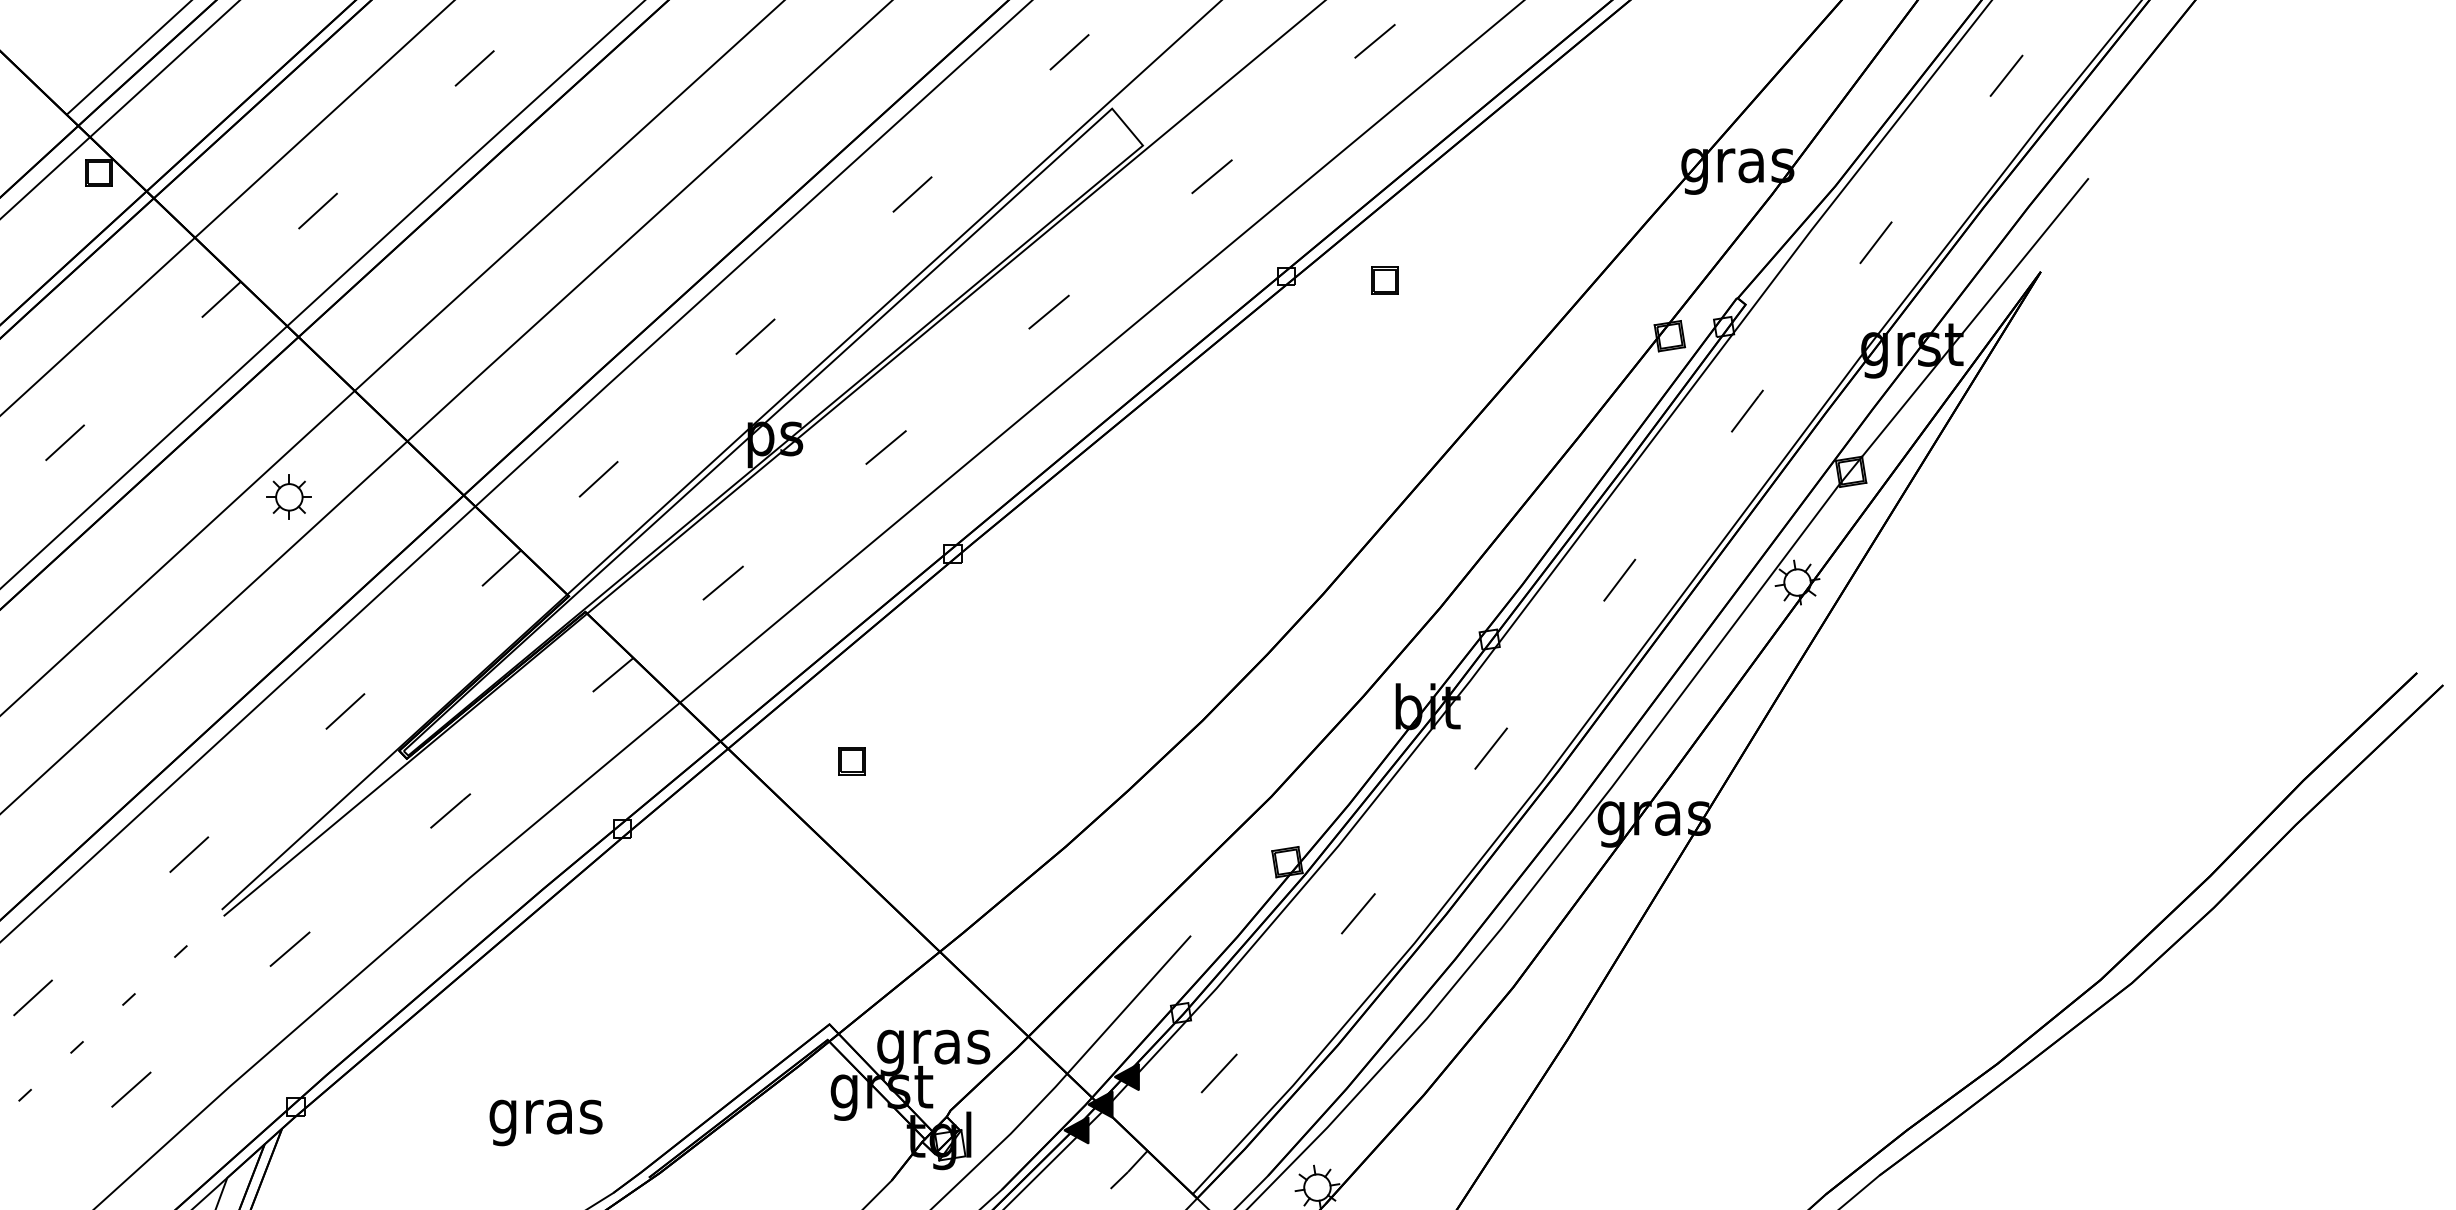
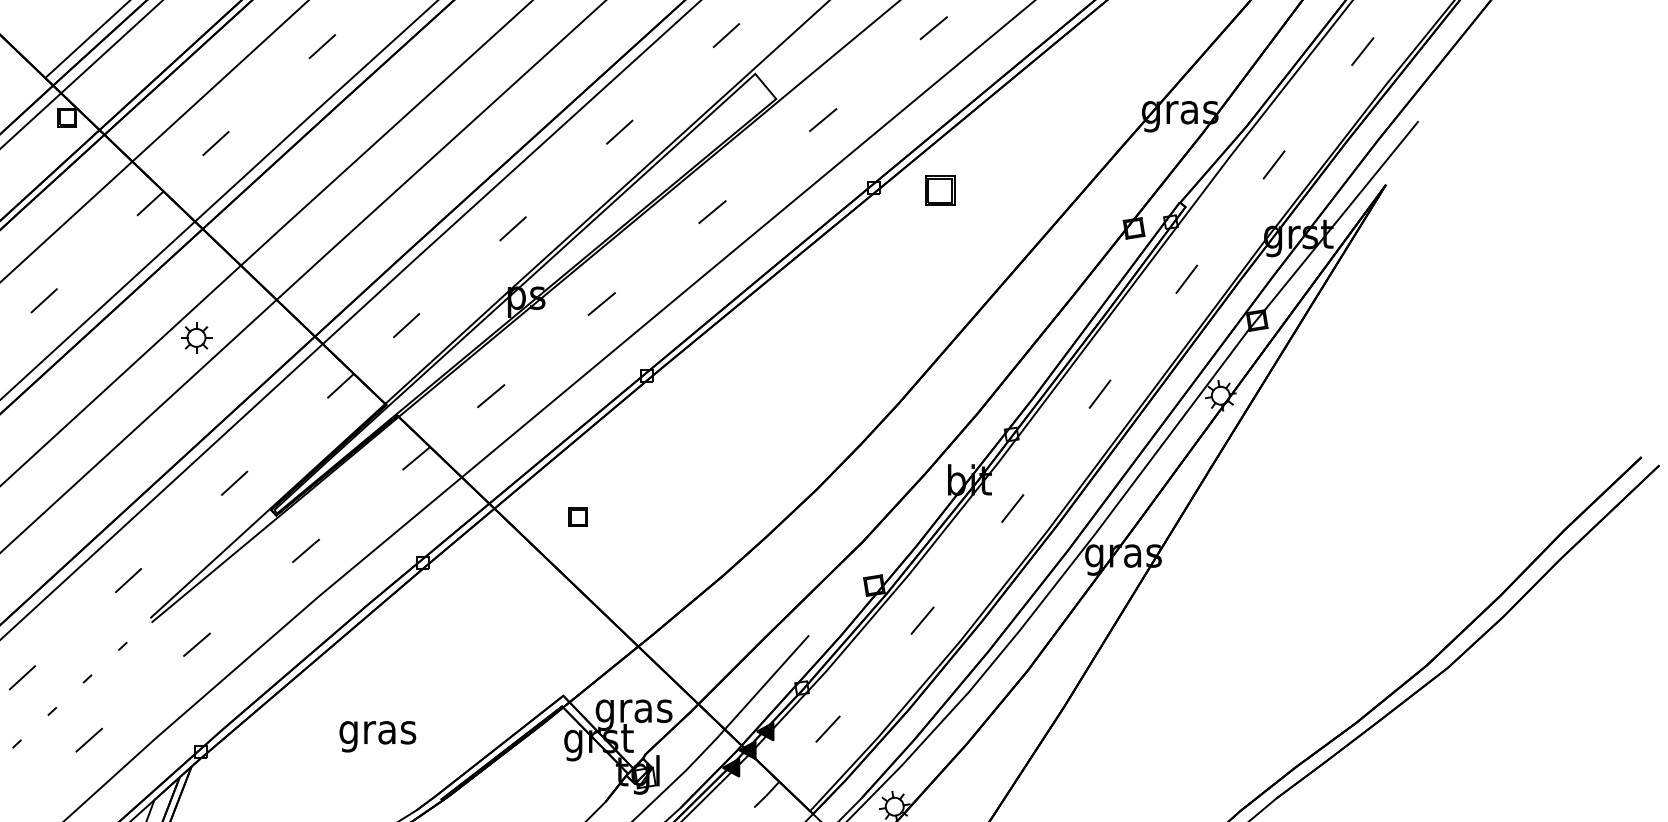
part: (1384, 280) -> (940, 190), size x1.6
text: (545, 1122) -> (377, 736), moved

